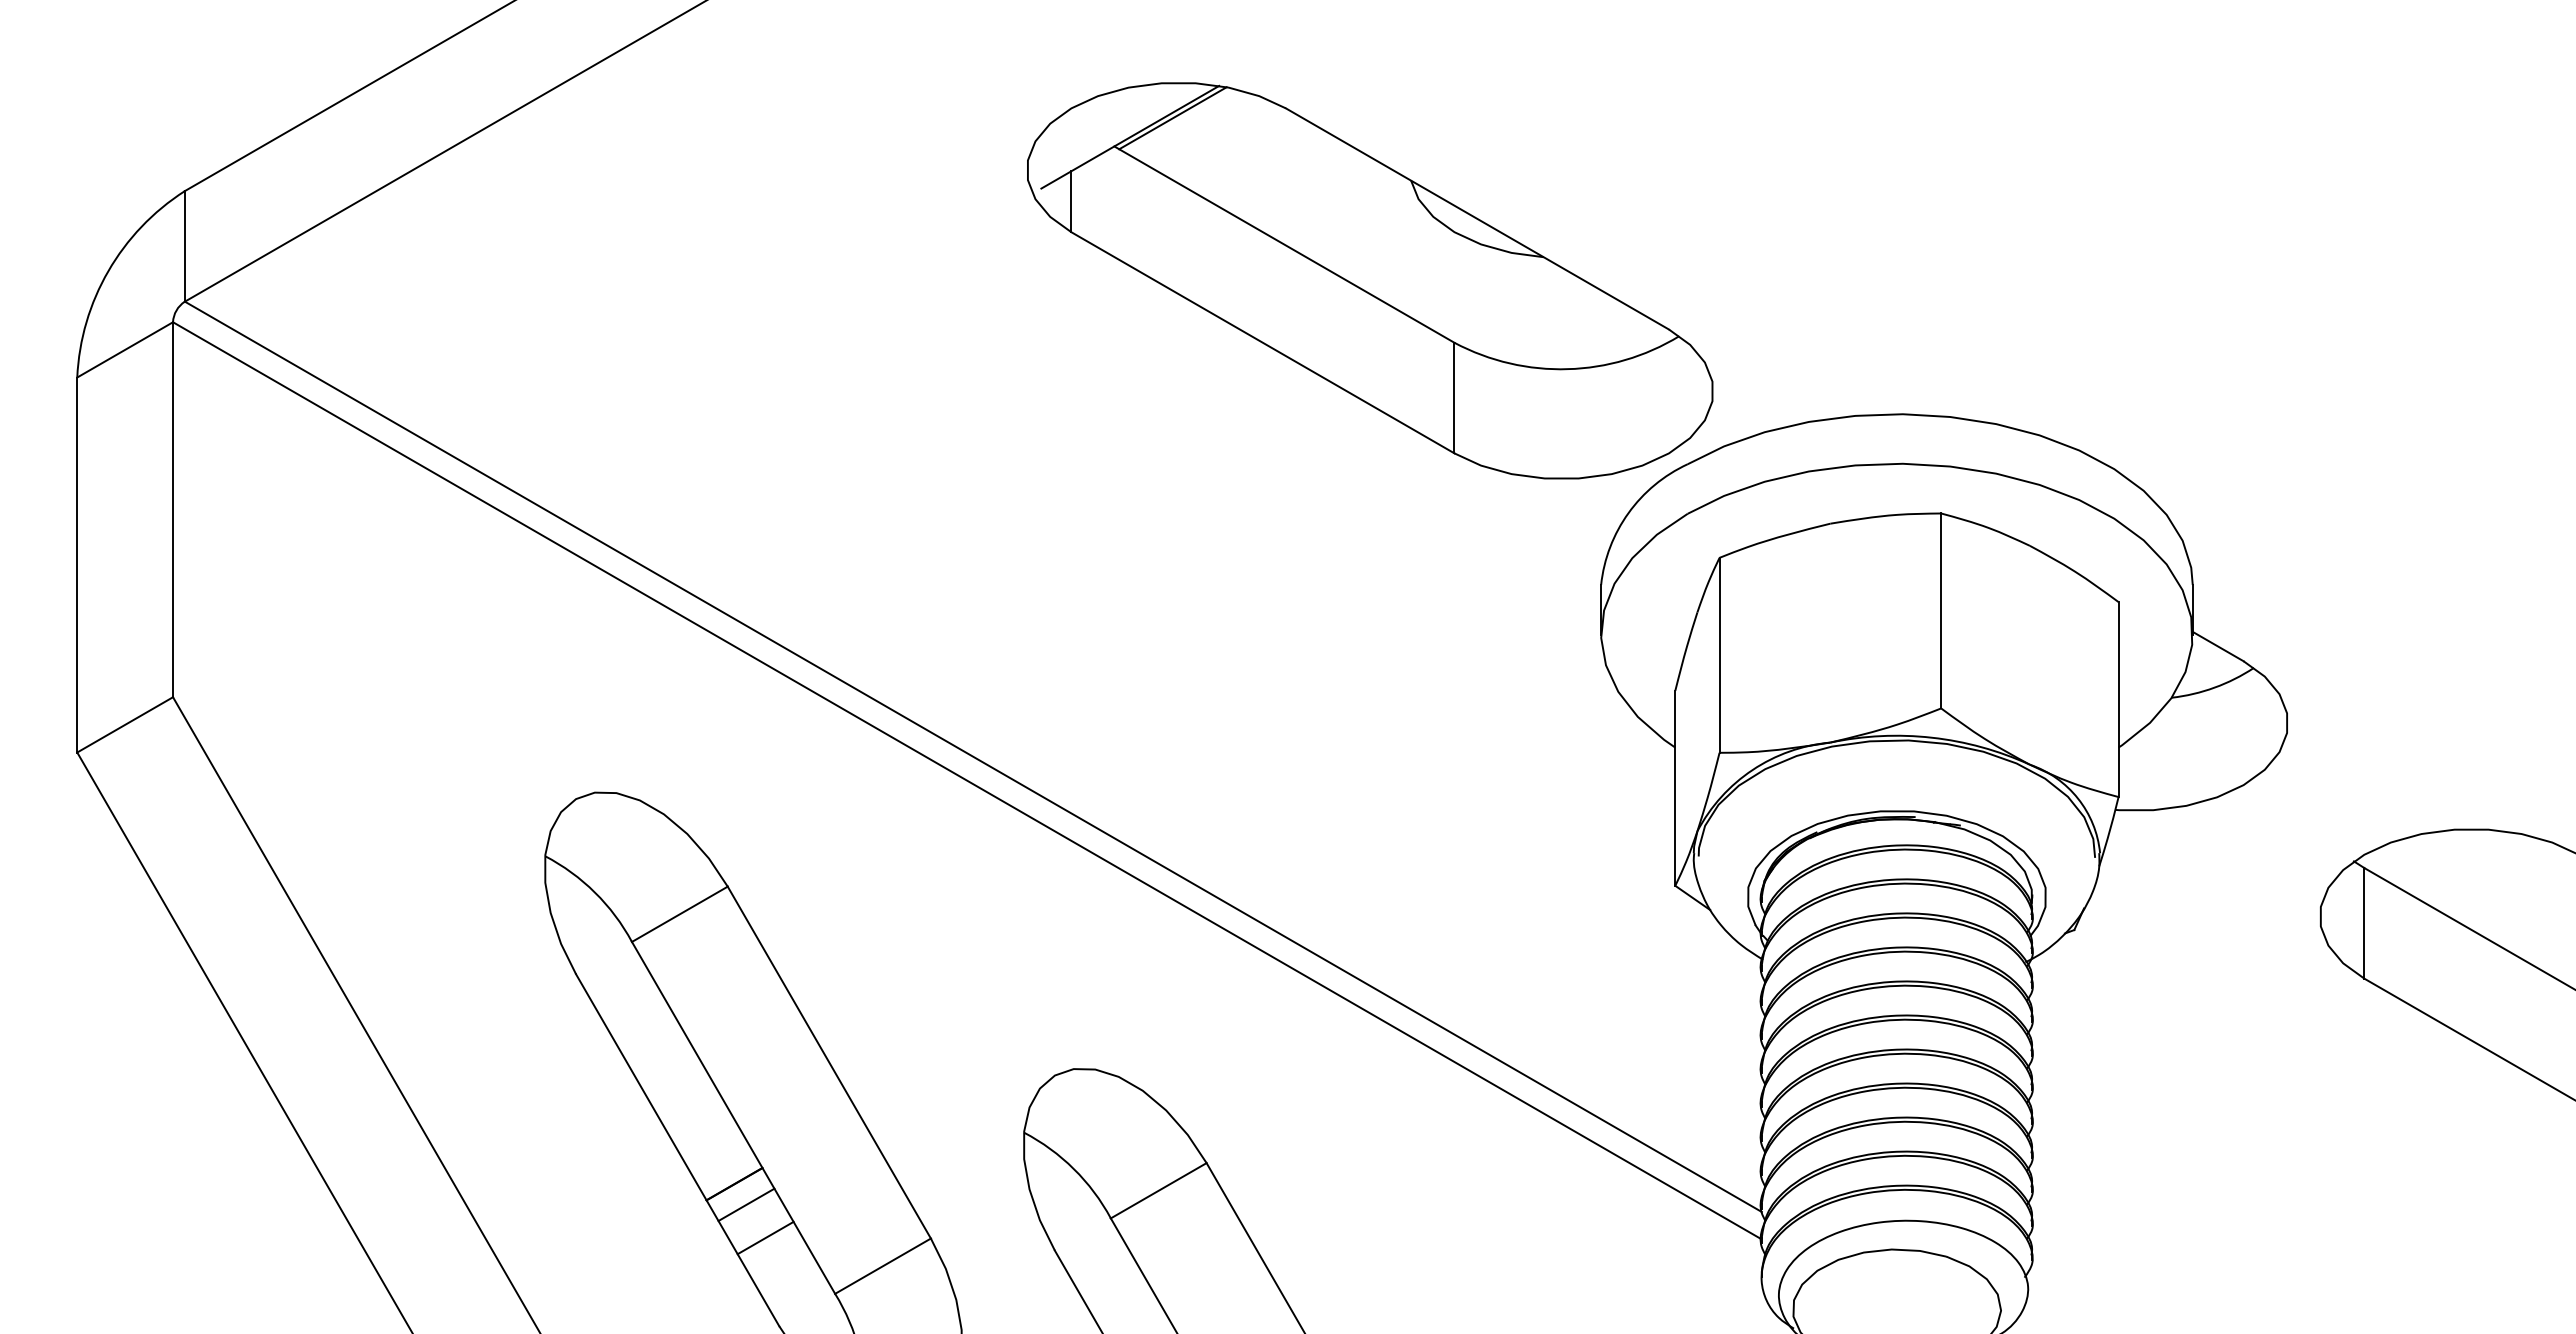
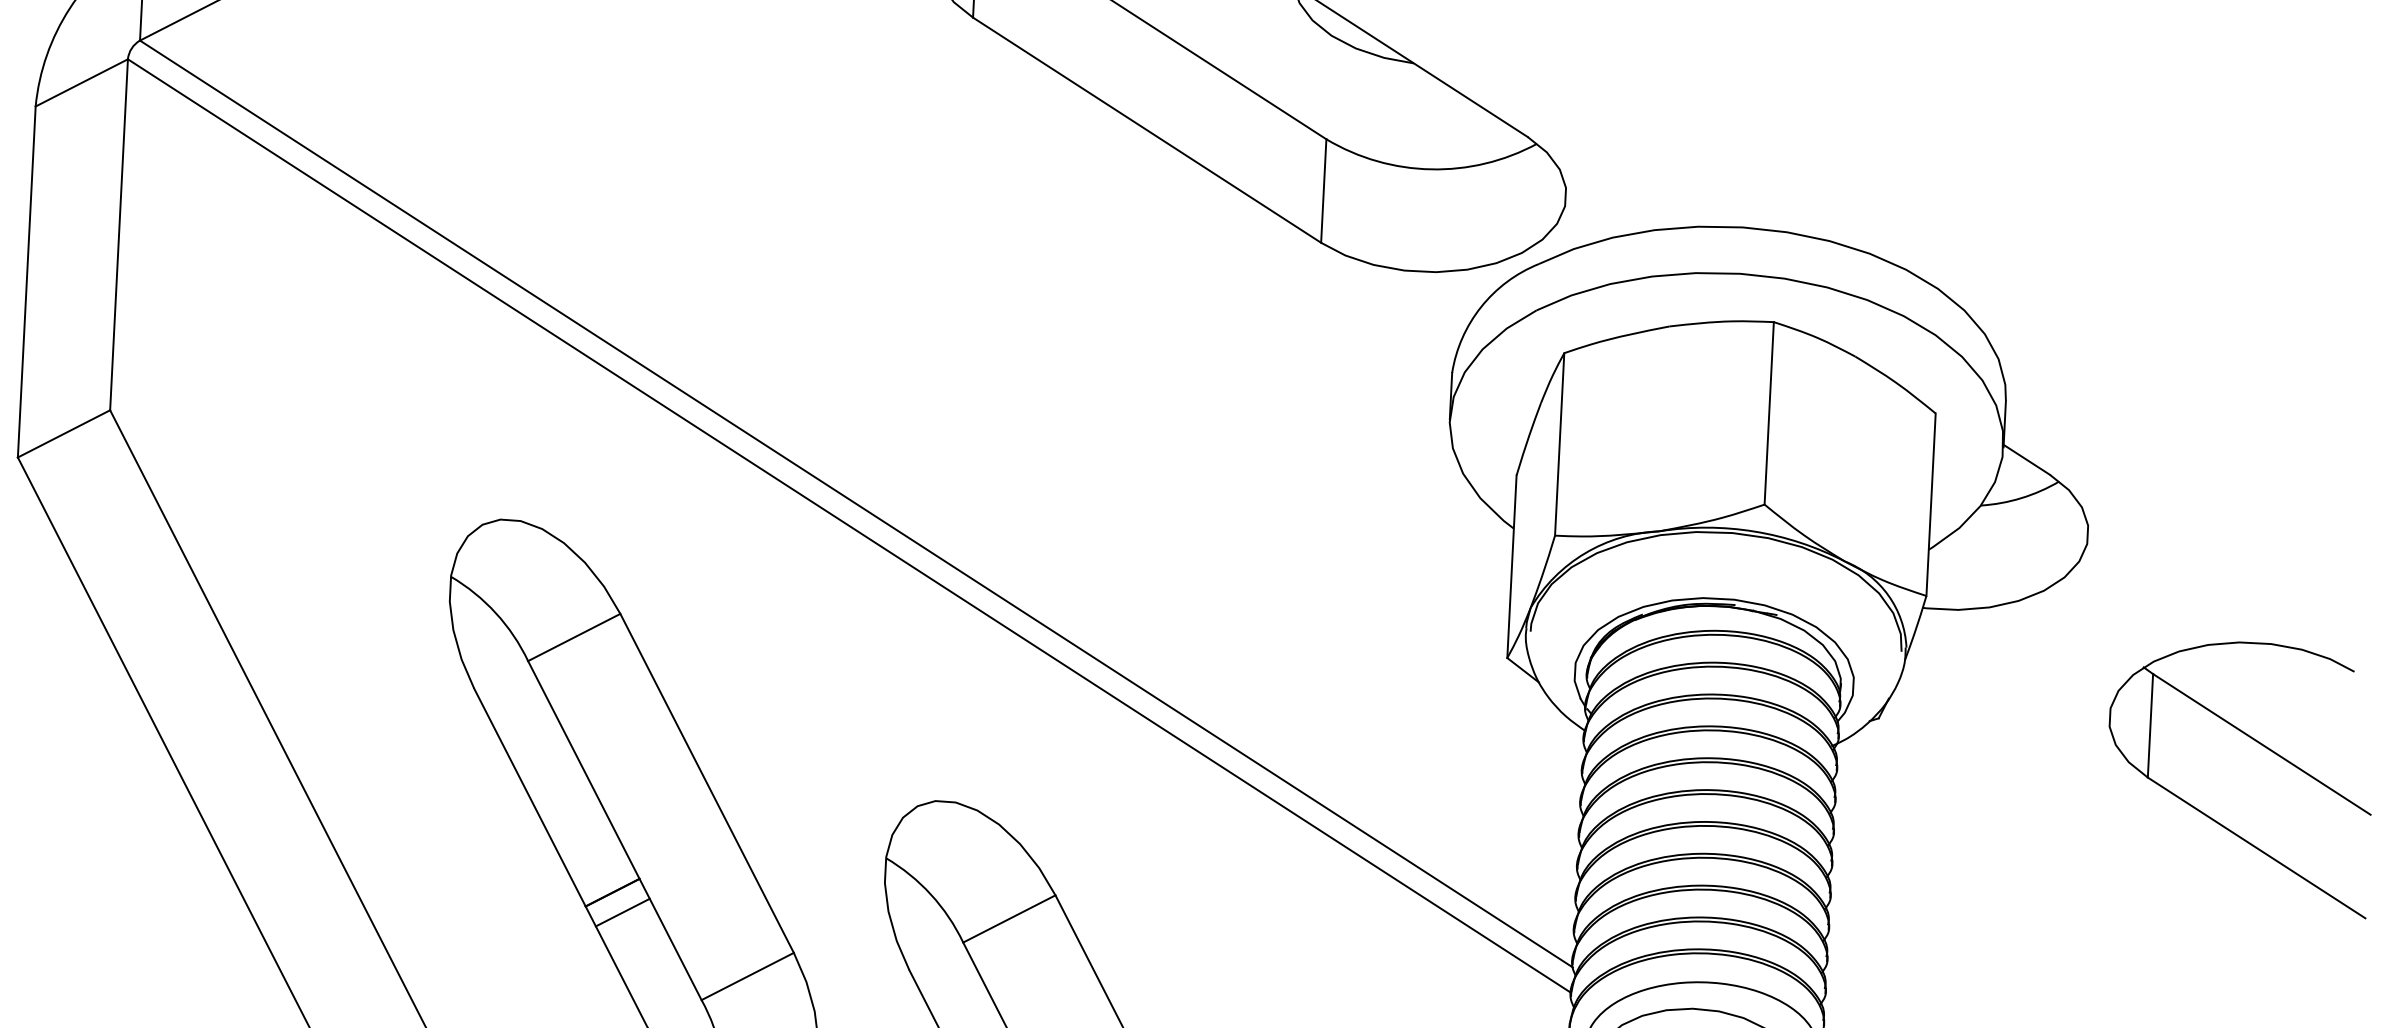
line: (765, 1237) -> (639, 944), removed

